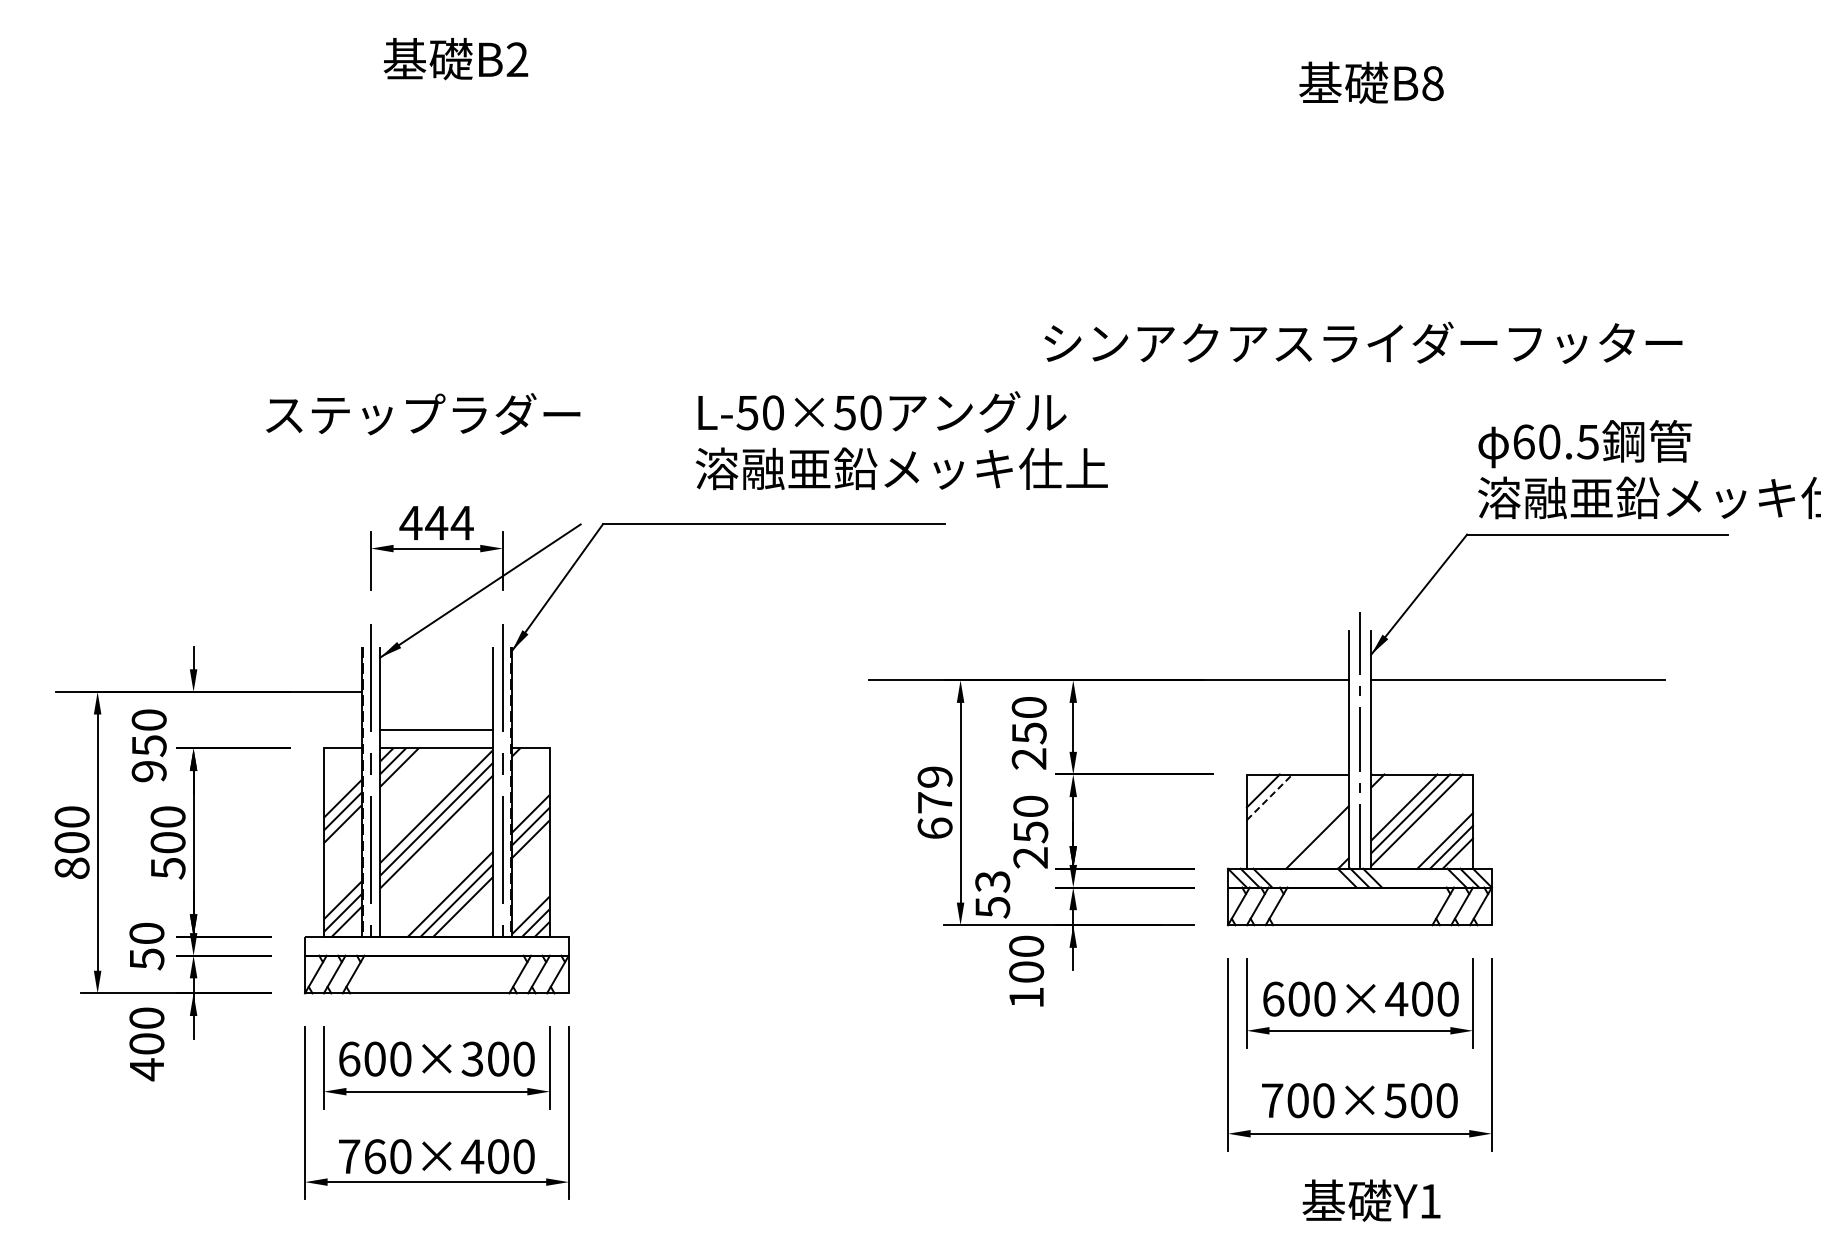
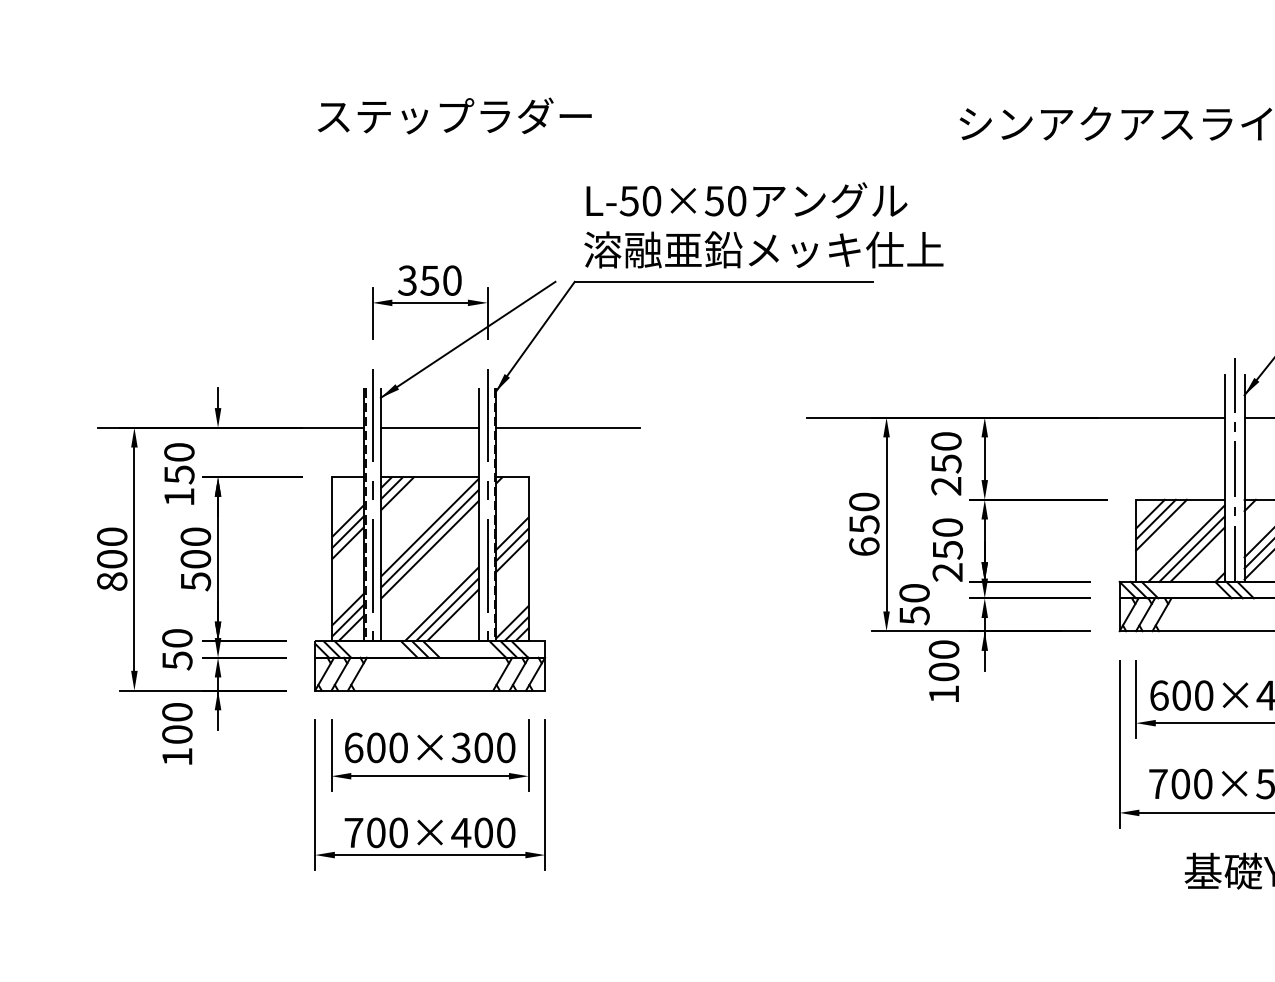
text: (423, 414) -> (455, 116), moved
text: (901, 440) -> (763, 225), moved
text: (436, 522) -> (429, 280), 444 -> 350
line: (594, 691) -> (567, 427), added
line: (436, 729) -> (429, 427), moved
text: (148, 771) -> (178, 497), 950 -> 150
text: (934, 790) -> (863, 513), 679 -> 650
line: (1270, 796) -> (1156, 518), dashed -> solid
line: (1275, 803) -> (1161, 525), added
line: (1304, 824) -> (1186, 543), added
line: (1310, 830) -> (1191, 548), added
text: (992, 881) -> (914, 593), 53 -> 50
hatch: (427, 945) -> (421, 648), added
text: (146, 1069) -> (177, 756), 400 -> 100
text: (374, 1156) -> (375, 832), 760×400 -> 700×400

